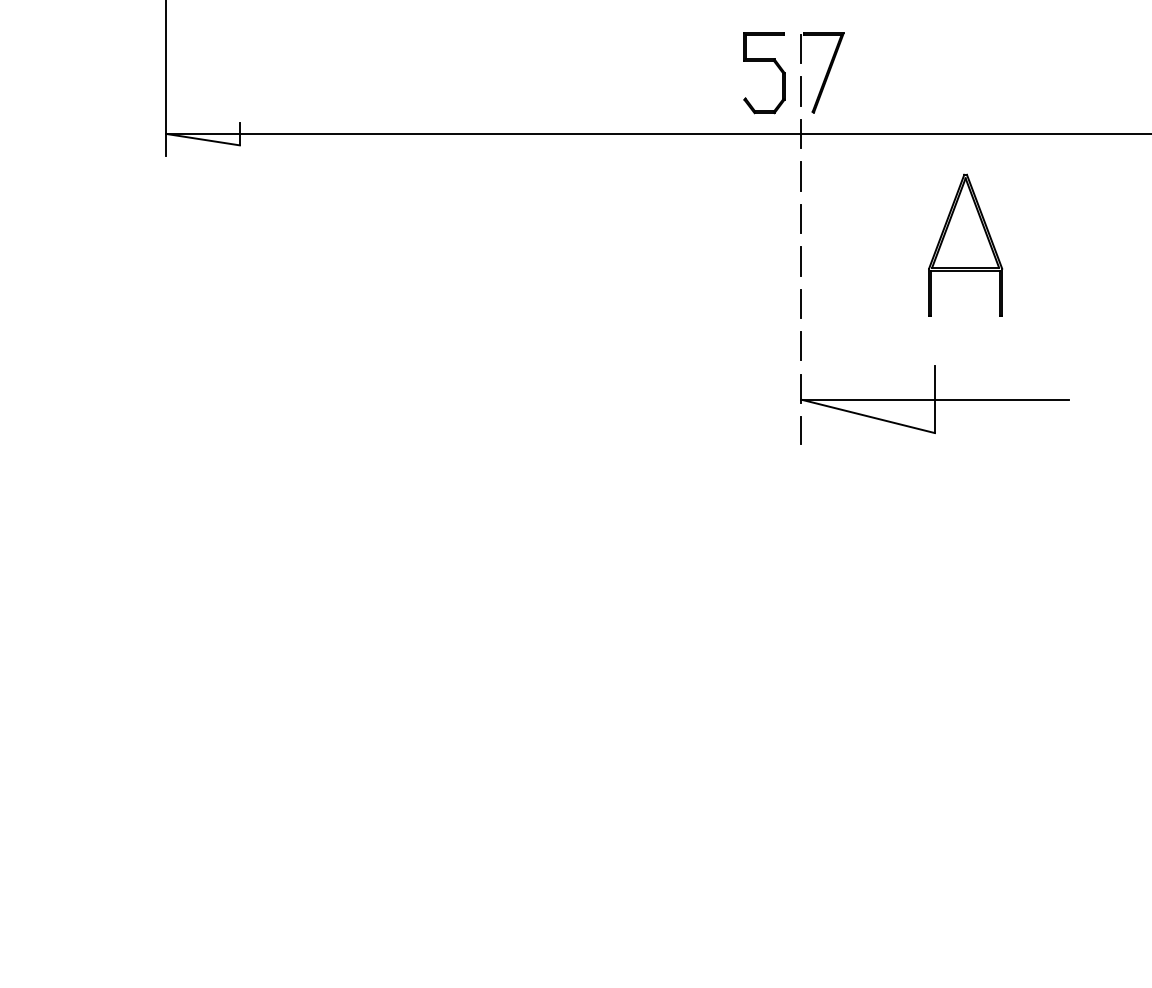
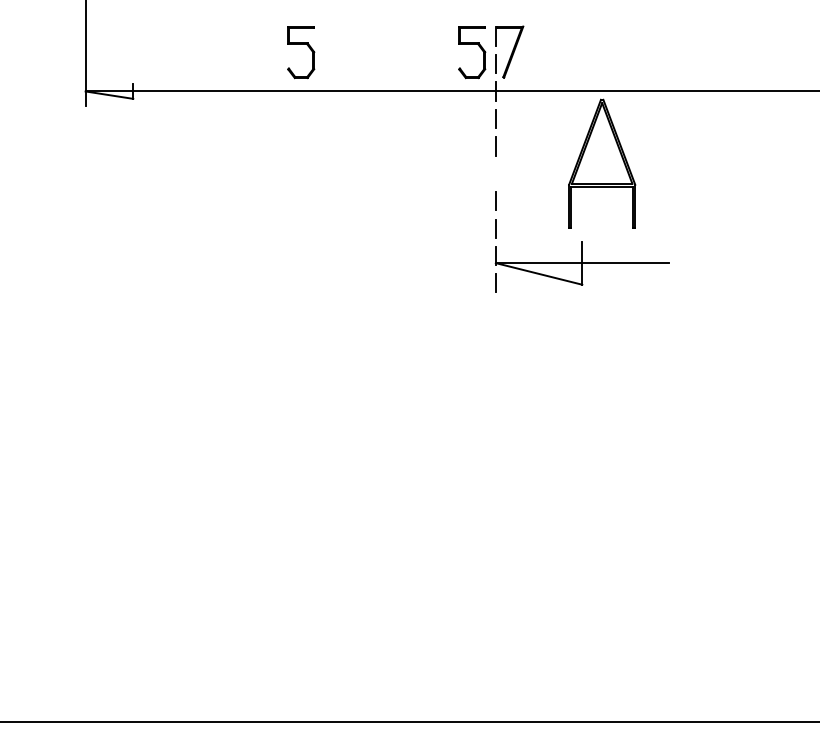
part: (500, 61) -> (301, 44), added
part: (964, 243) -> (601, 162), size x1.4
line: (800, 260) -> (495, 173), removed

